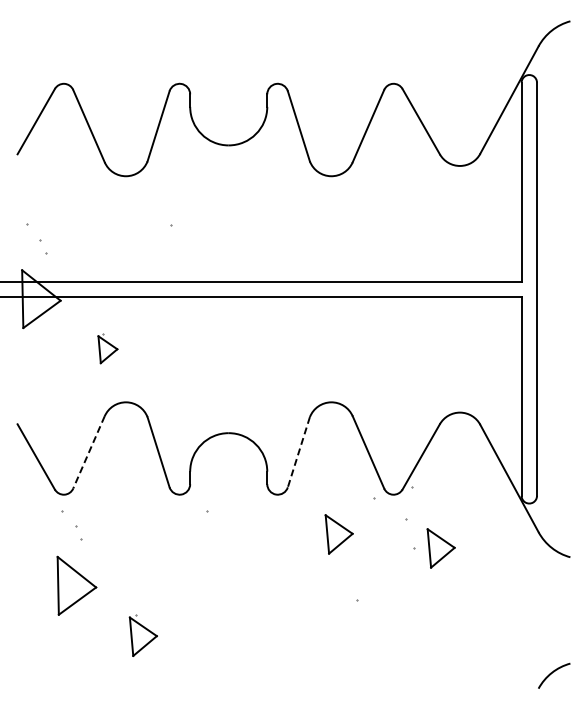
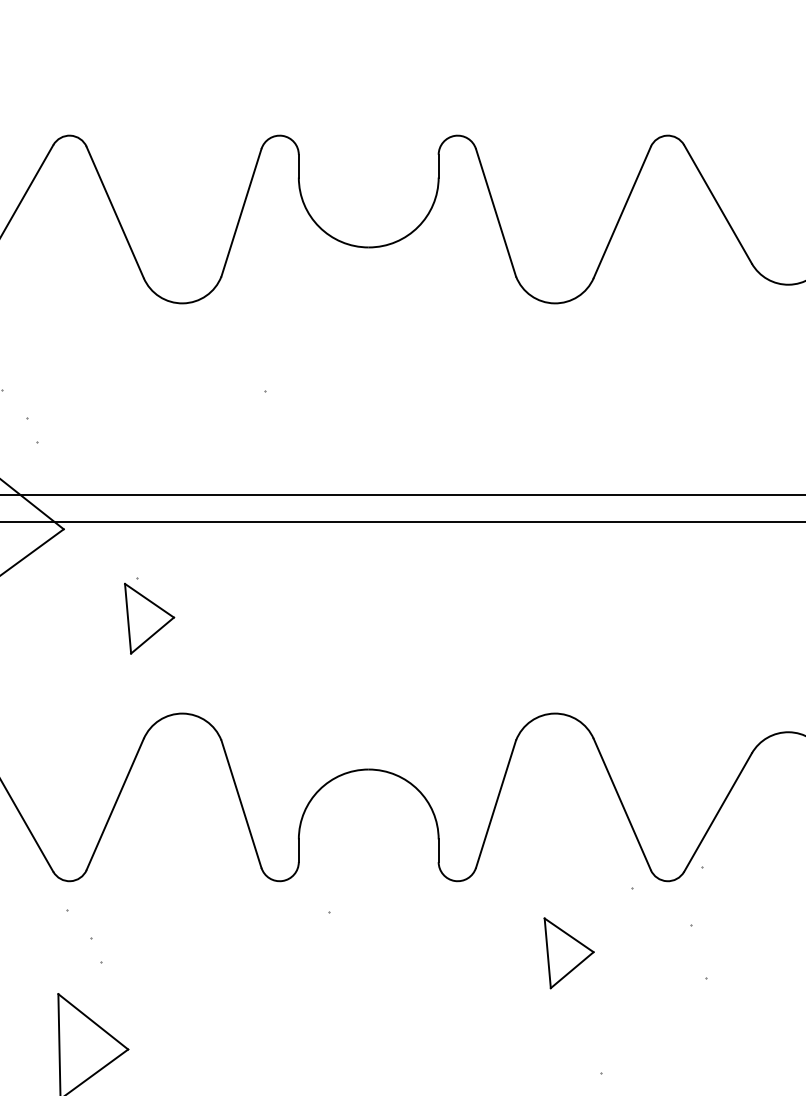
part: (107, 348) -> (148, 615), size x1.43
line: (88, 452) -> (114, 804), dashed -> solid
line: (298, 452) -> (495, 804), dashed -> solid
part: (440, 548) -> (752, 978), removed

